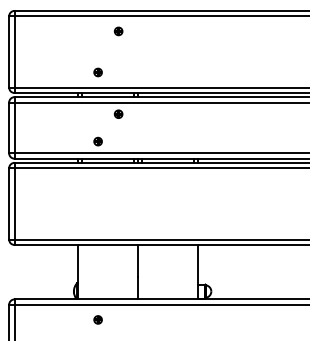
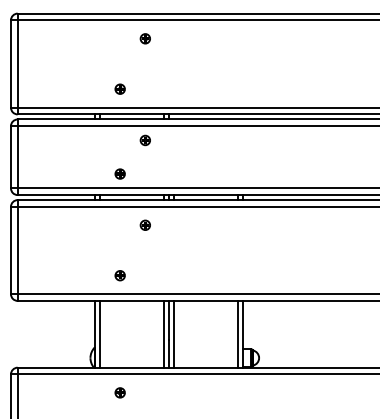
part: (117, 182) -> (144, 224), added
part: (97, 224) -> (119, 275), added
line: (82, 271) -> (100, 333), added
line: (133, 271) -> (163, 333), added
line: (141, 271) -> (173, 333), added
line: (193, 271) -> (237, 333), added

